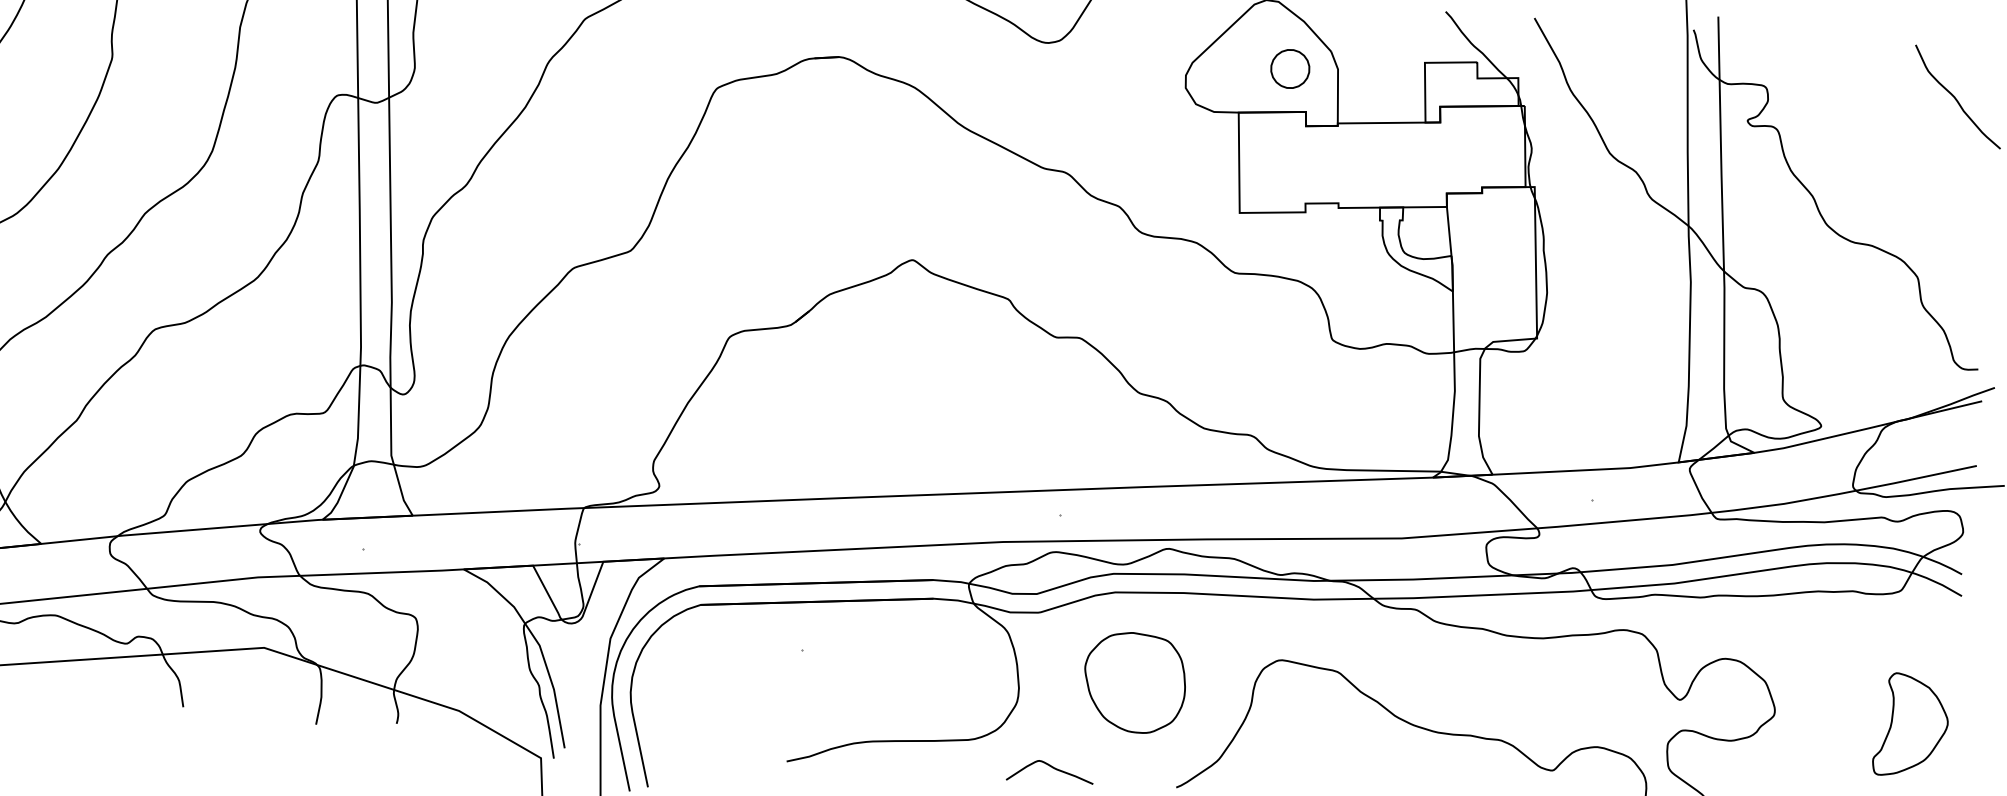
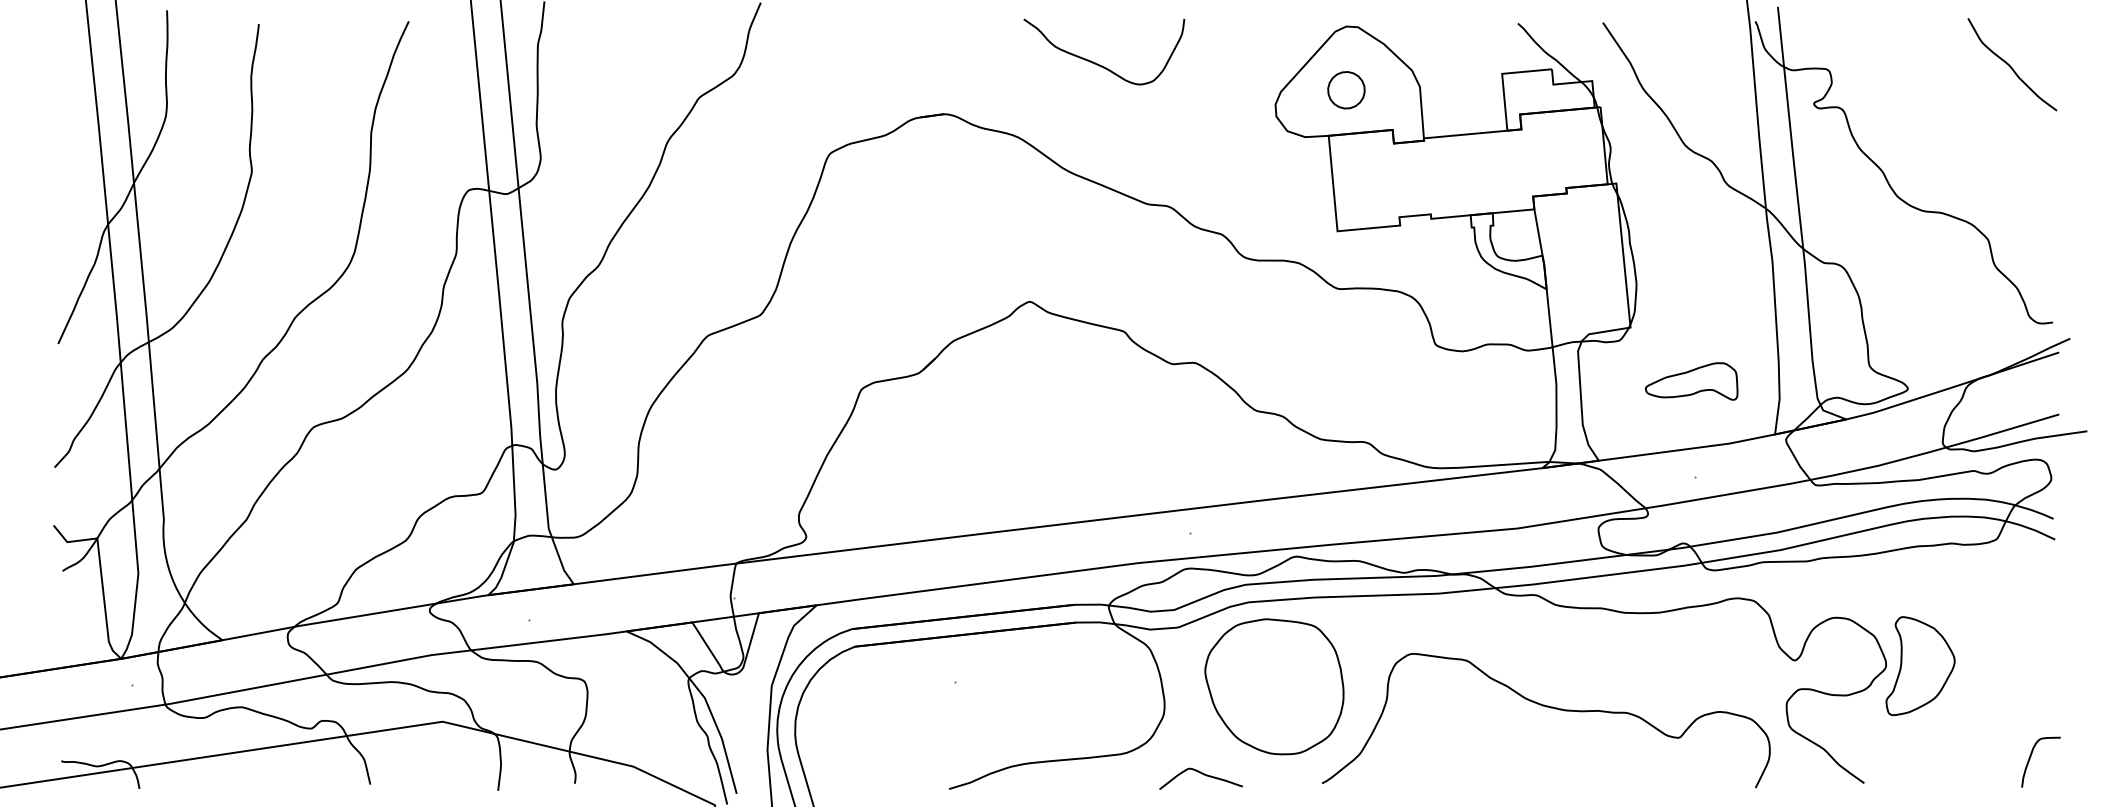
part: (1290, 69) -> (1346, 90), moved
part: (1596, 400) -> (1691, 381), added
part: (1134, 682) -> (1274, 686), size x1.43
part: (1911, 726) -> (1920, 666), moved

